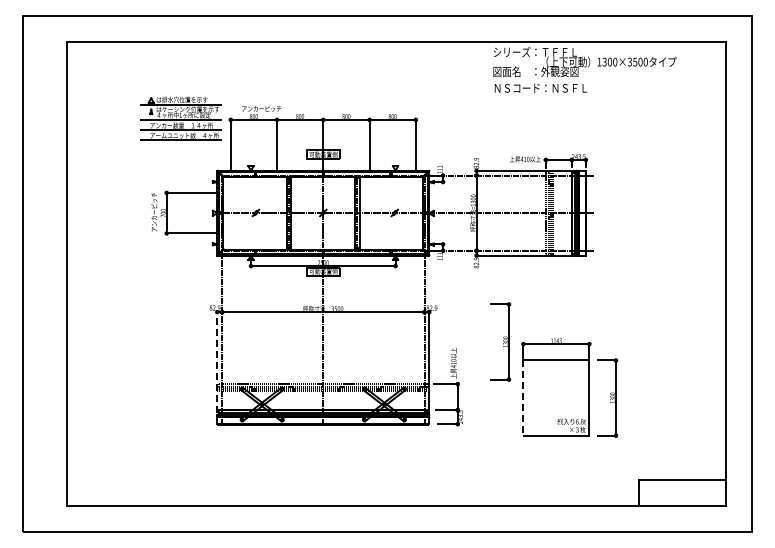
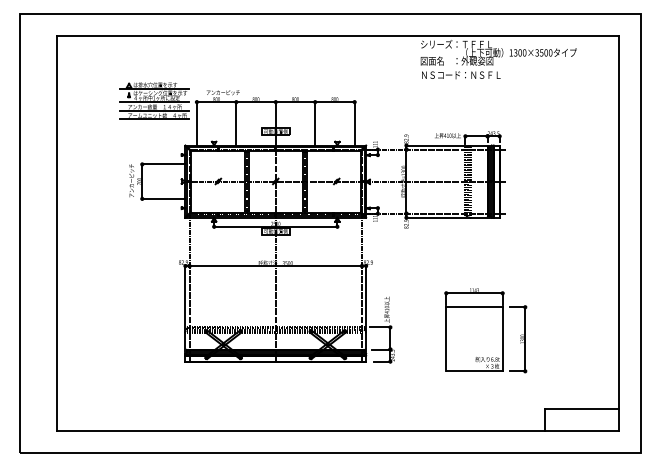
part: (500, 341) -> (426, 291), removed
line: (217, 362) -> (185, 308), dashed -> solid
line: (523, 398) -> (446, 339), dashed -> solid

